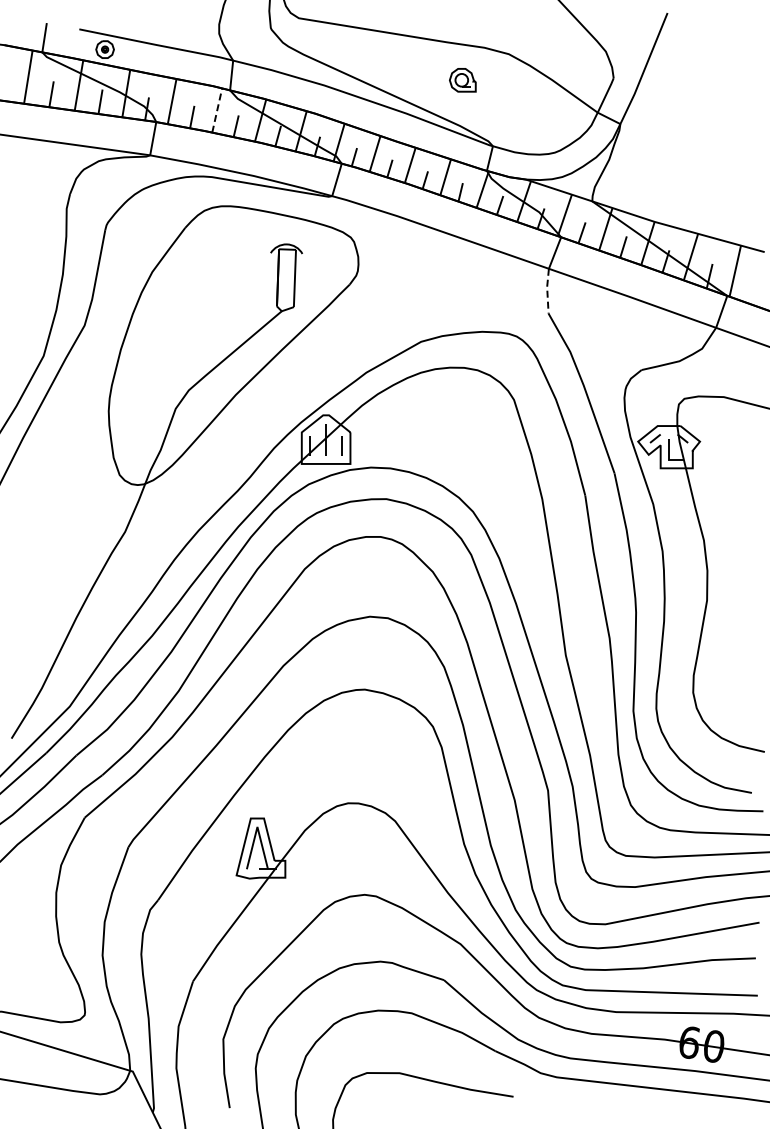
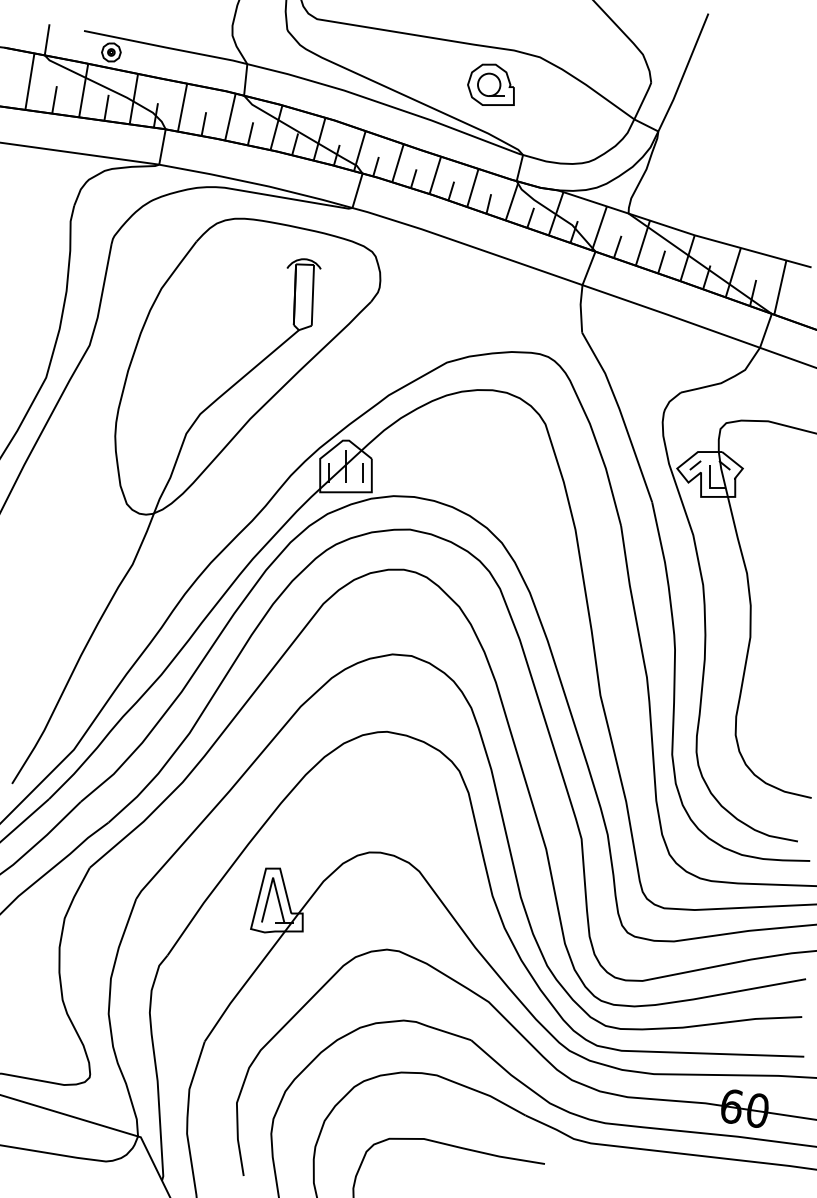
part: (462, 80) -> (490, 85), size x1.67
line: (217, 110) -> (230, 117), dashed -> solid
line: (547, 291) -> (580, 309), dashed -> solid

